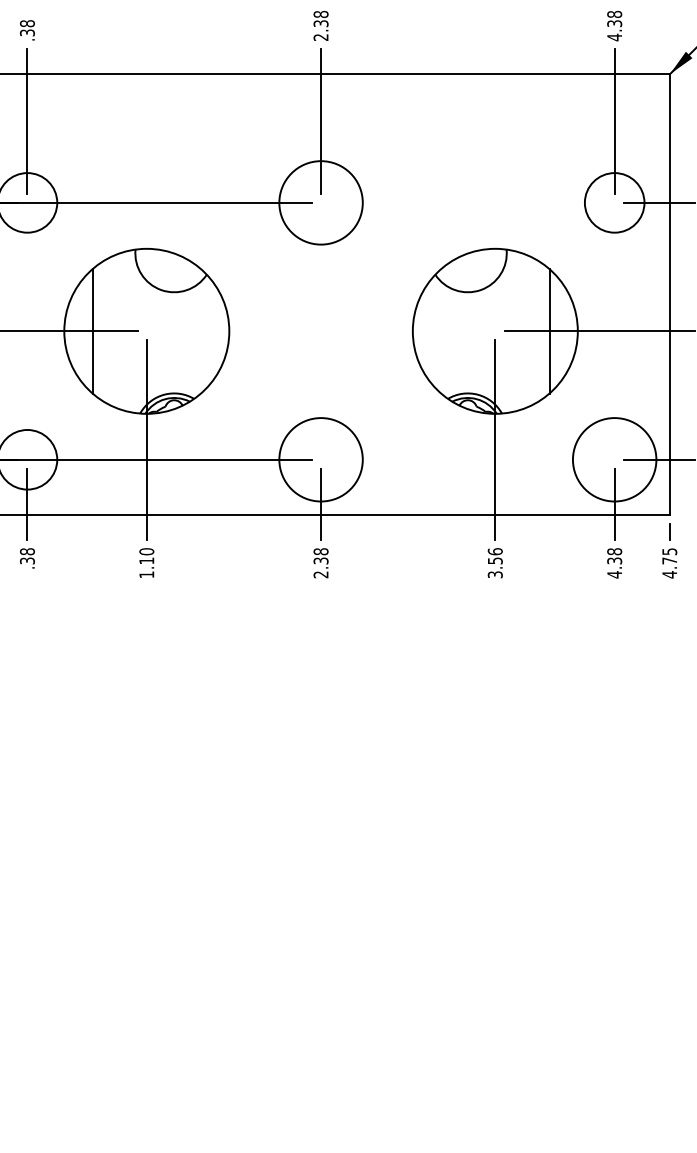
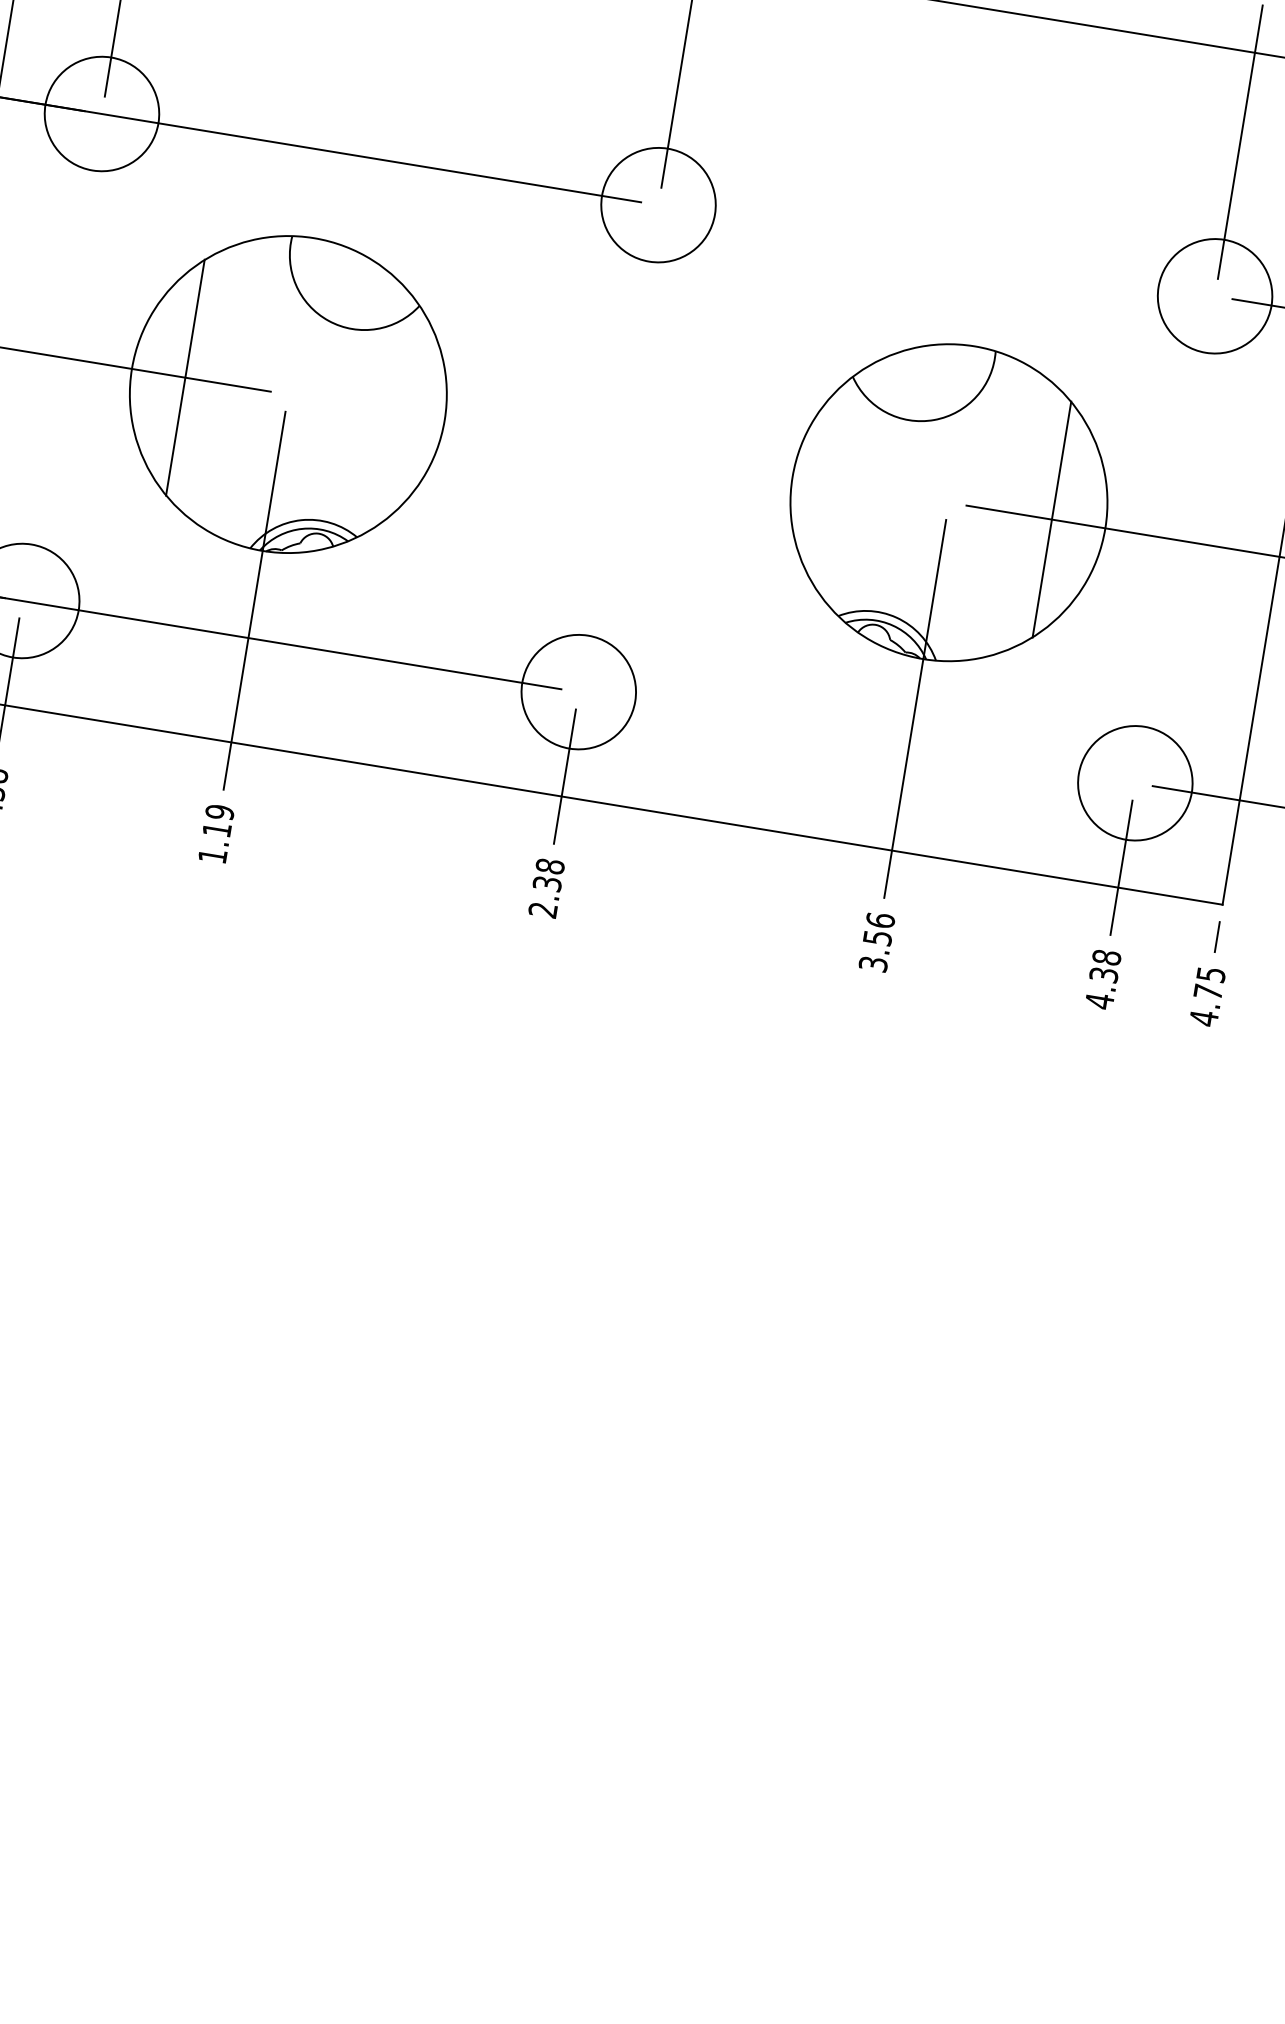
circle: (320, 202) -> (657, 204), size x0.71
circle: (320, 459) -> (577, 691), size x0.71
circle: (614, 459) -> (1135, 782), size x0.71
text: (146, 551) -> (219, 811), 1.10 -> 1.19

